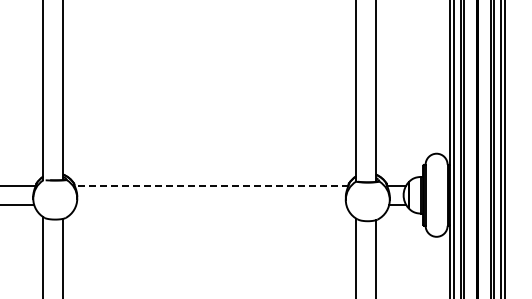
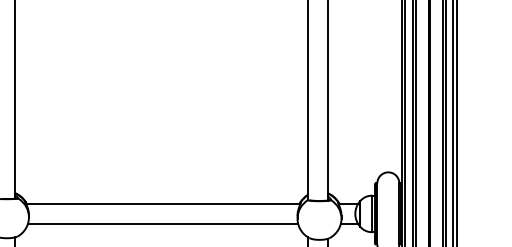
line: (211, 185) -> (163, 204), dashed -> solid
line: (211, 205) -> (163, 224), added

